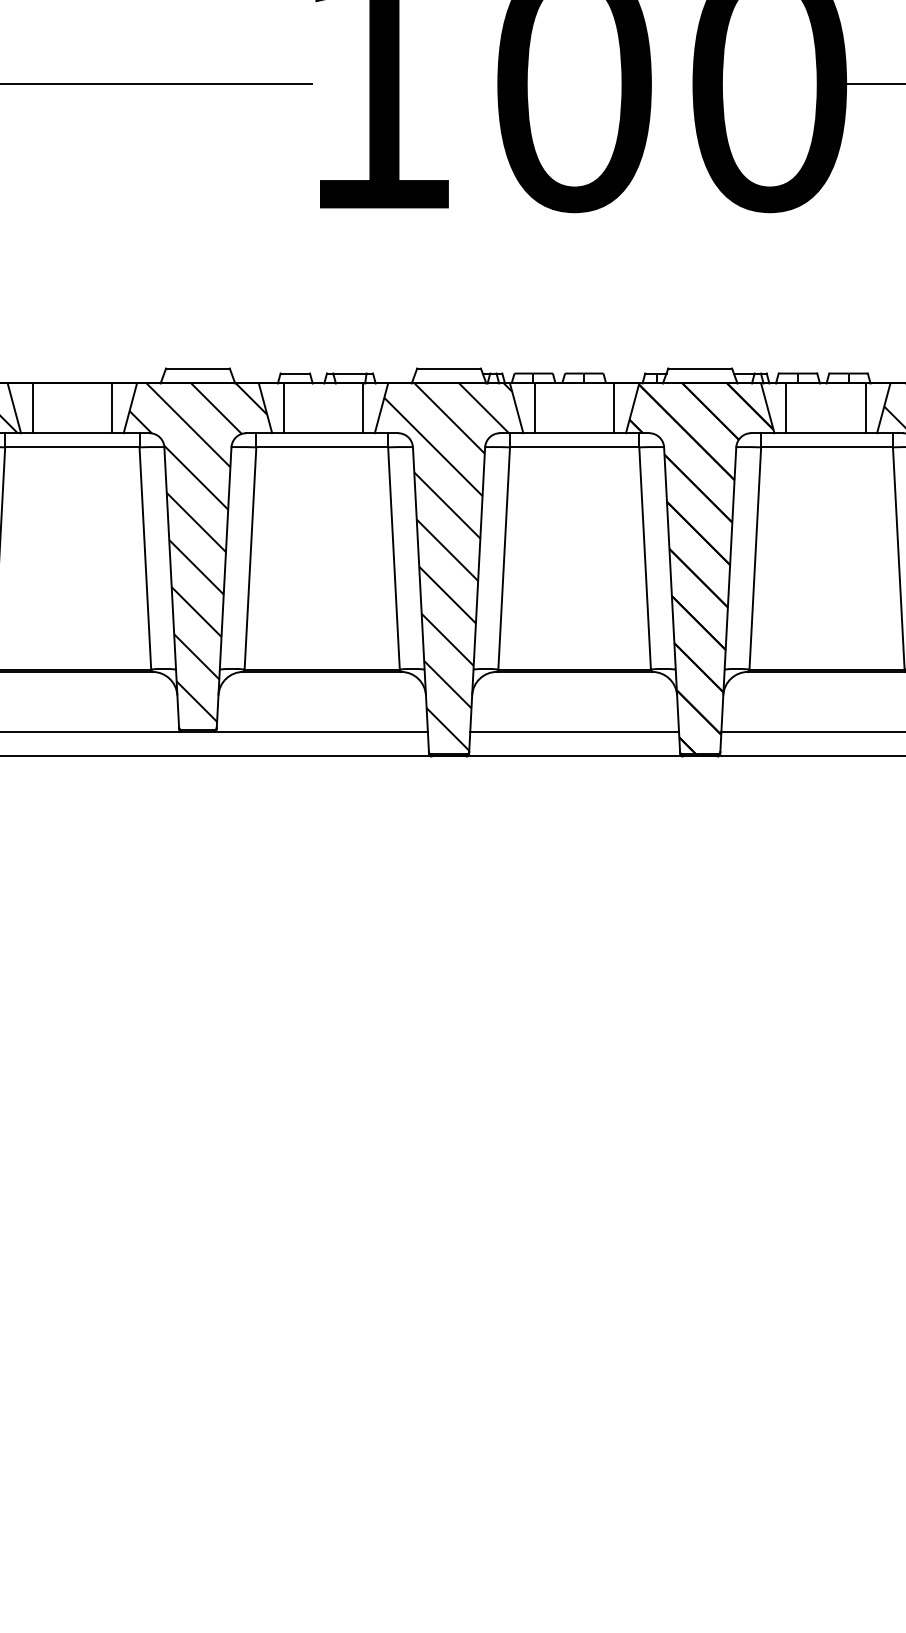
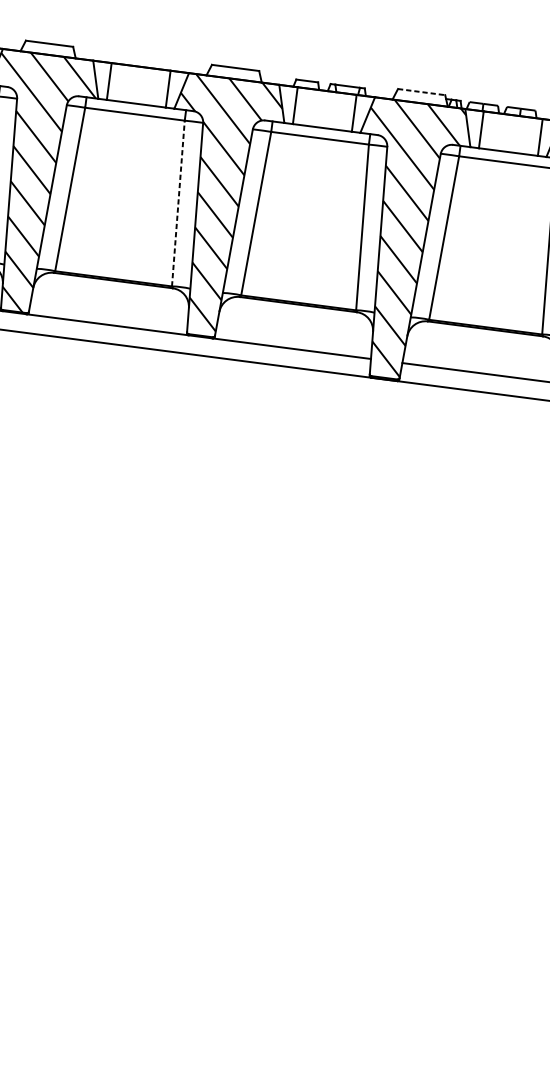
line: (449, 368) -> (421, 92), solid -> dashed
line: (145, 557) -> (178, 202), solid -> dashed

